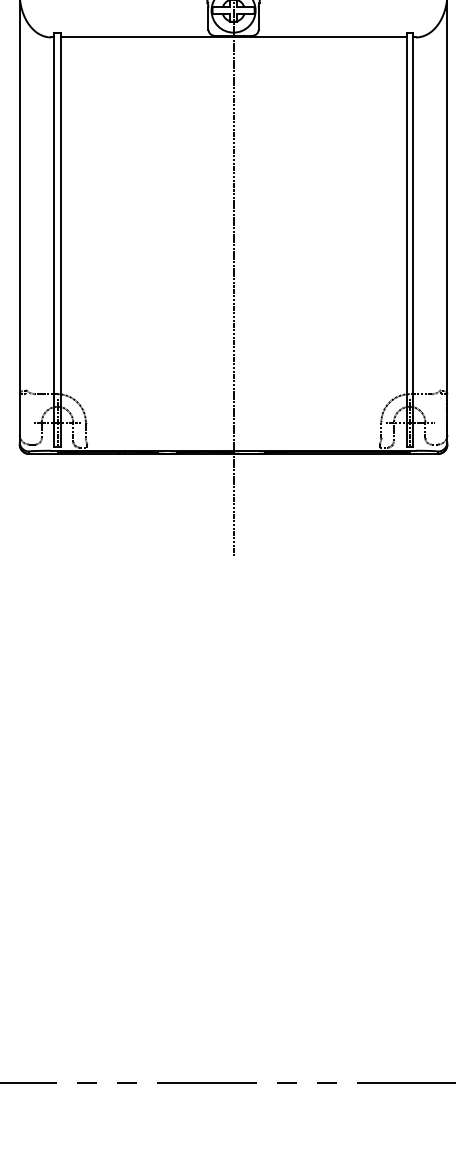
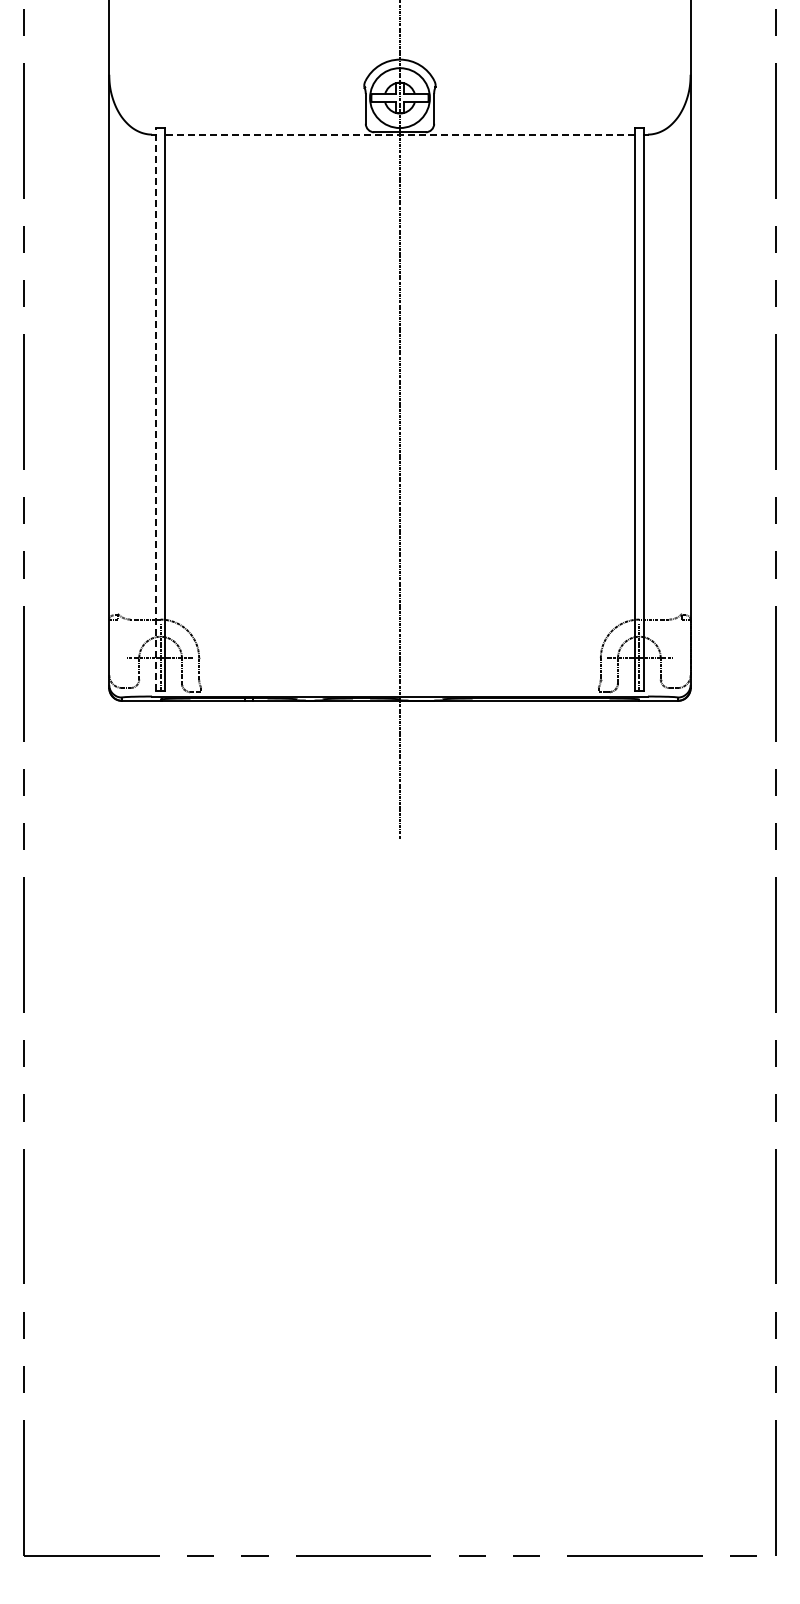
line: (233, 37) -> (399, 134), solid -> dashed
line: (54, 239) -> (156, 409), solid -> dashed

